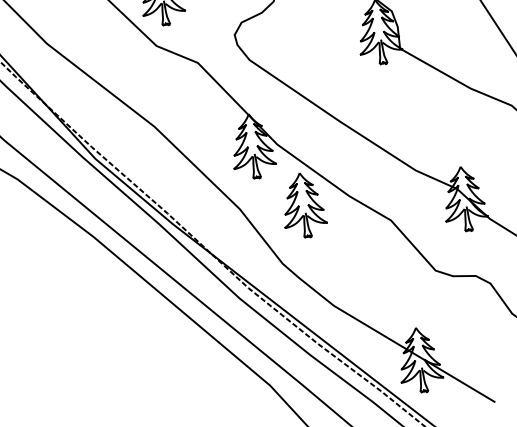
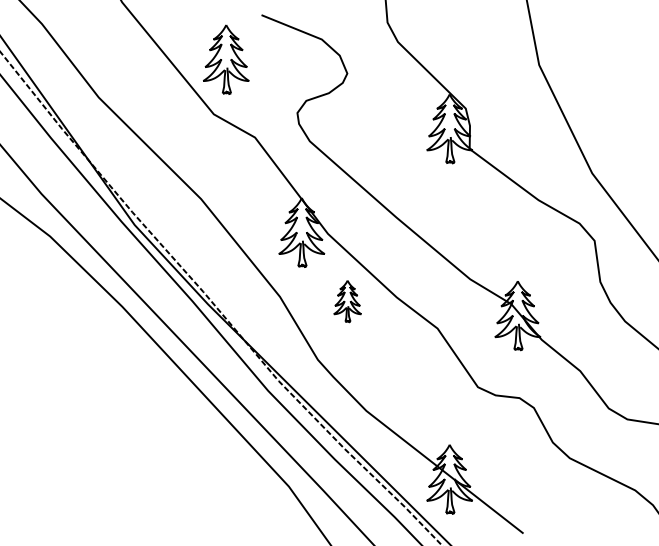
part: (303, 205) -> (347, 301), size x0.6

